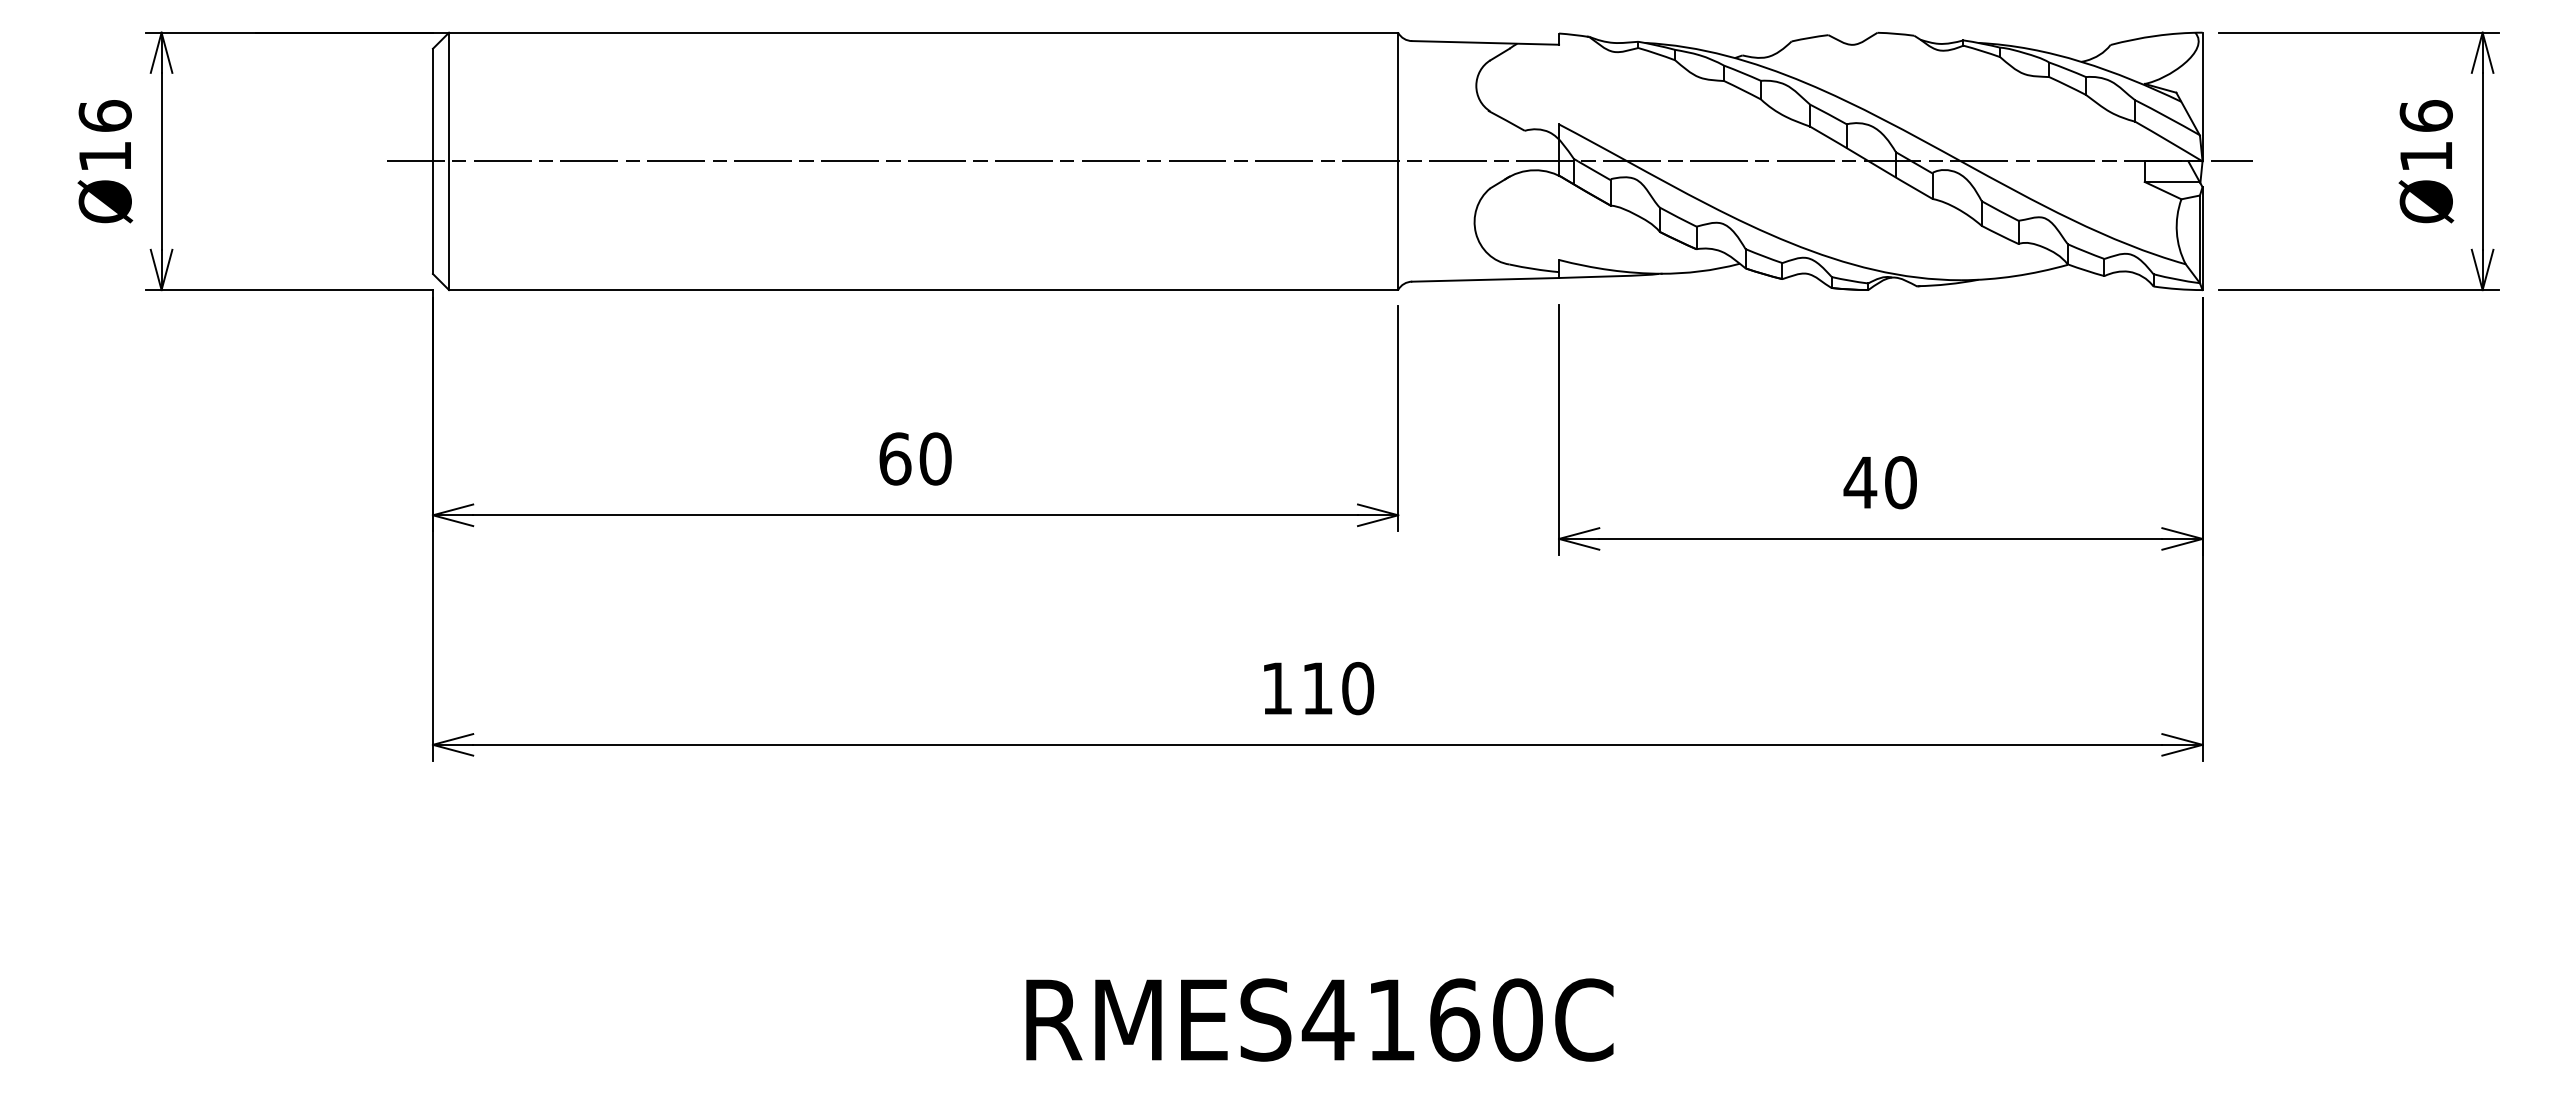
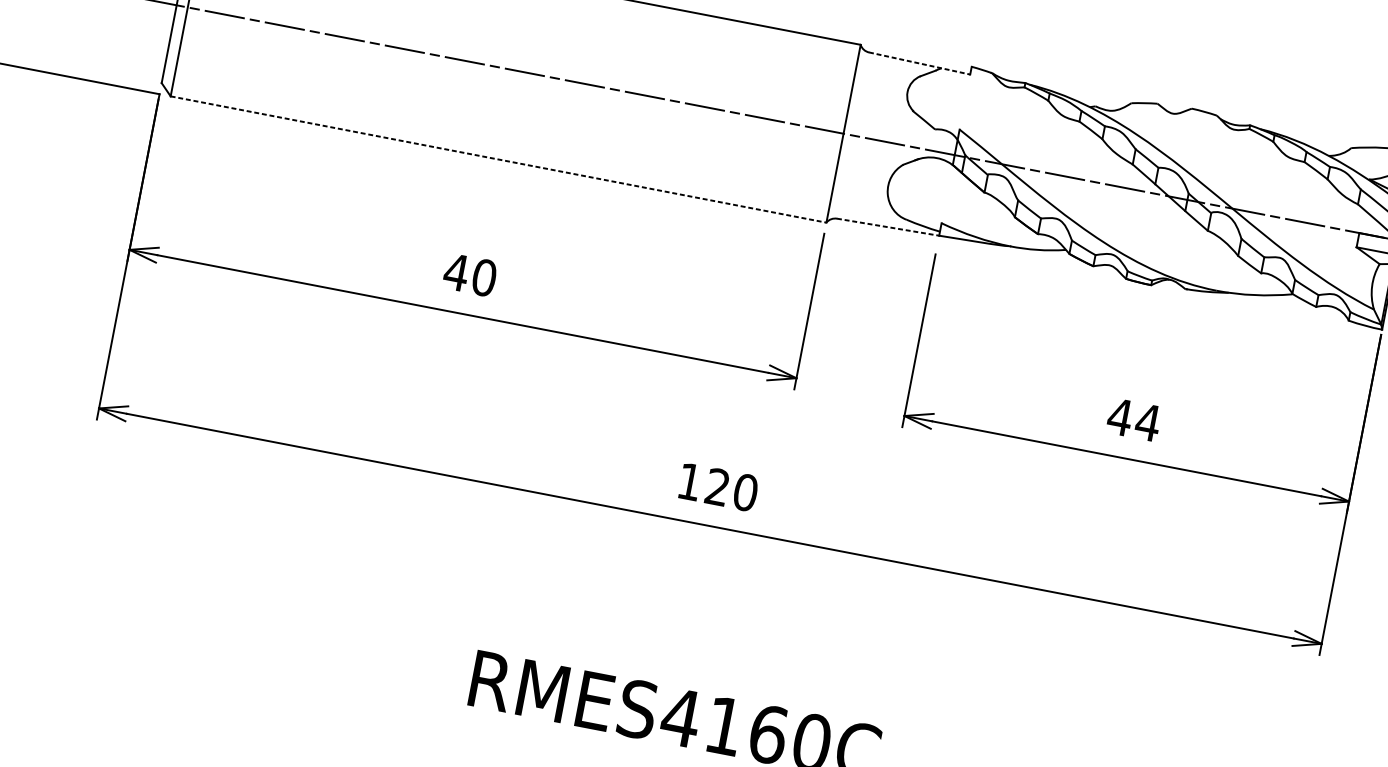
line: (1485, 42) -> (919, 63), solid -> dashed
line: (1485, 279) -> (888, 226), solid -> dashed
line: (923, 290) -> (498, 159), solid -> dashed
text: (894, 458) -> (456, 272), 60 -> 40
text: (1900, 482) -> (1147, 422), 40 -> 44
text: (1317, 688) -> (717, 487), 110 -> 120

